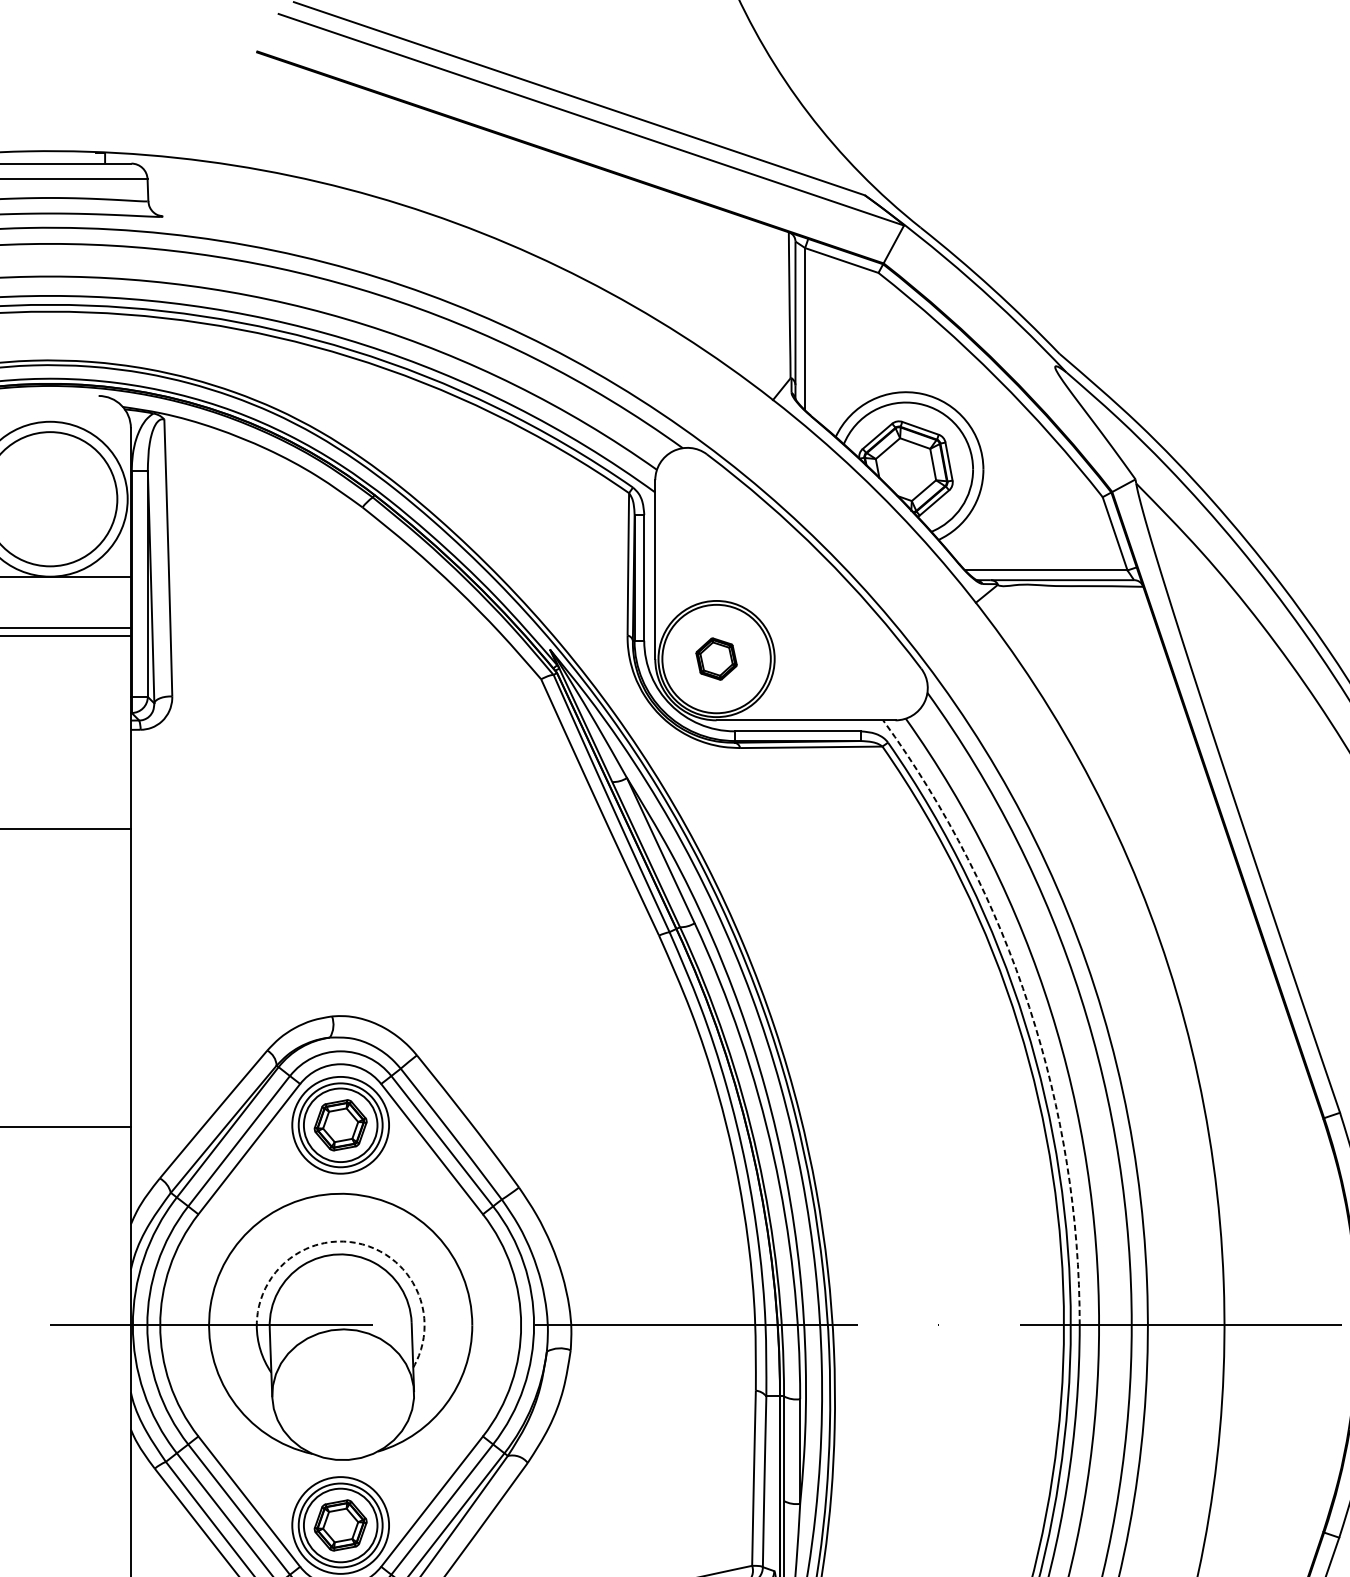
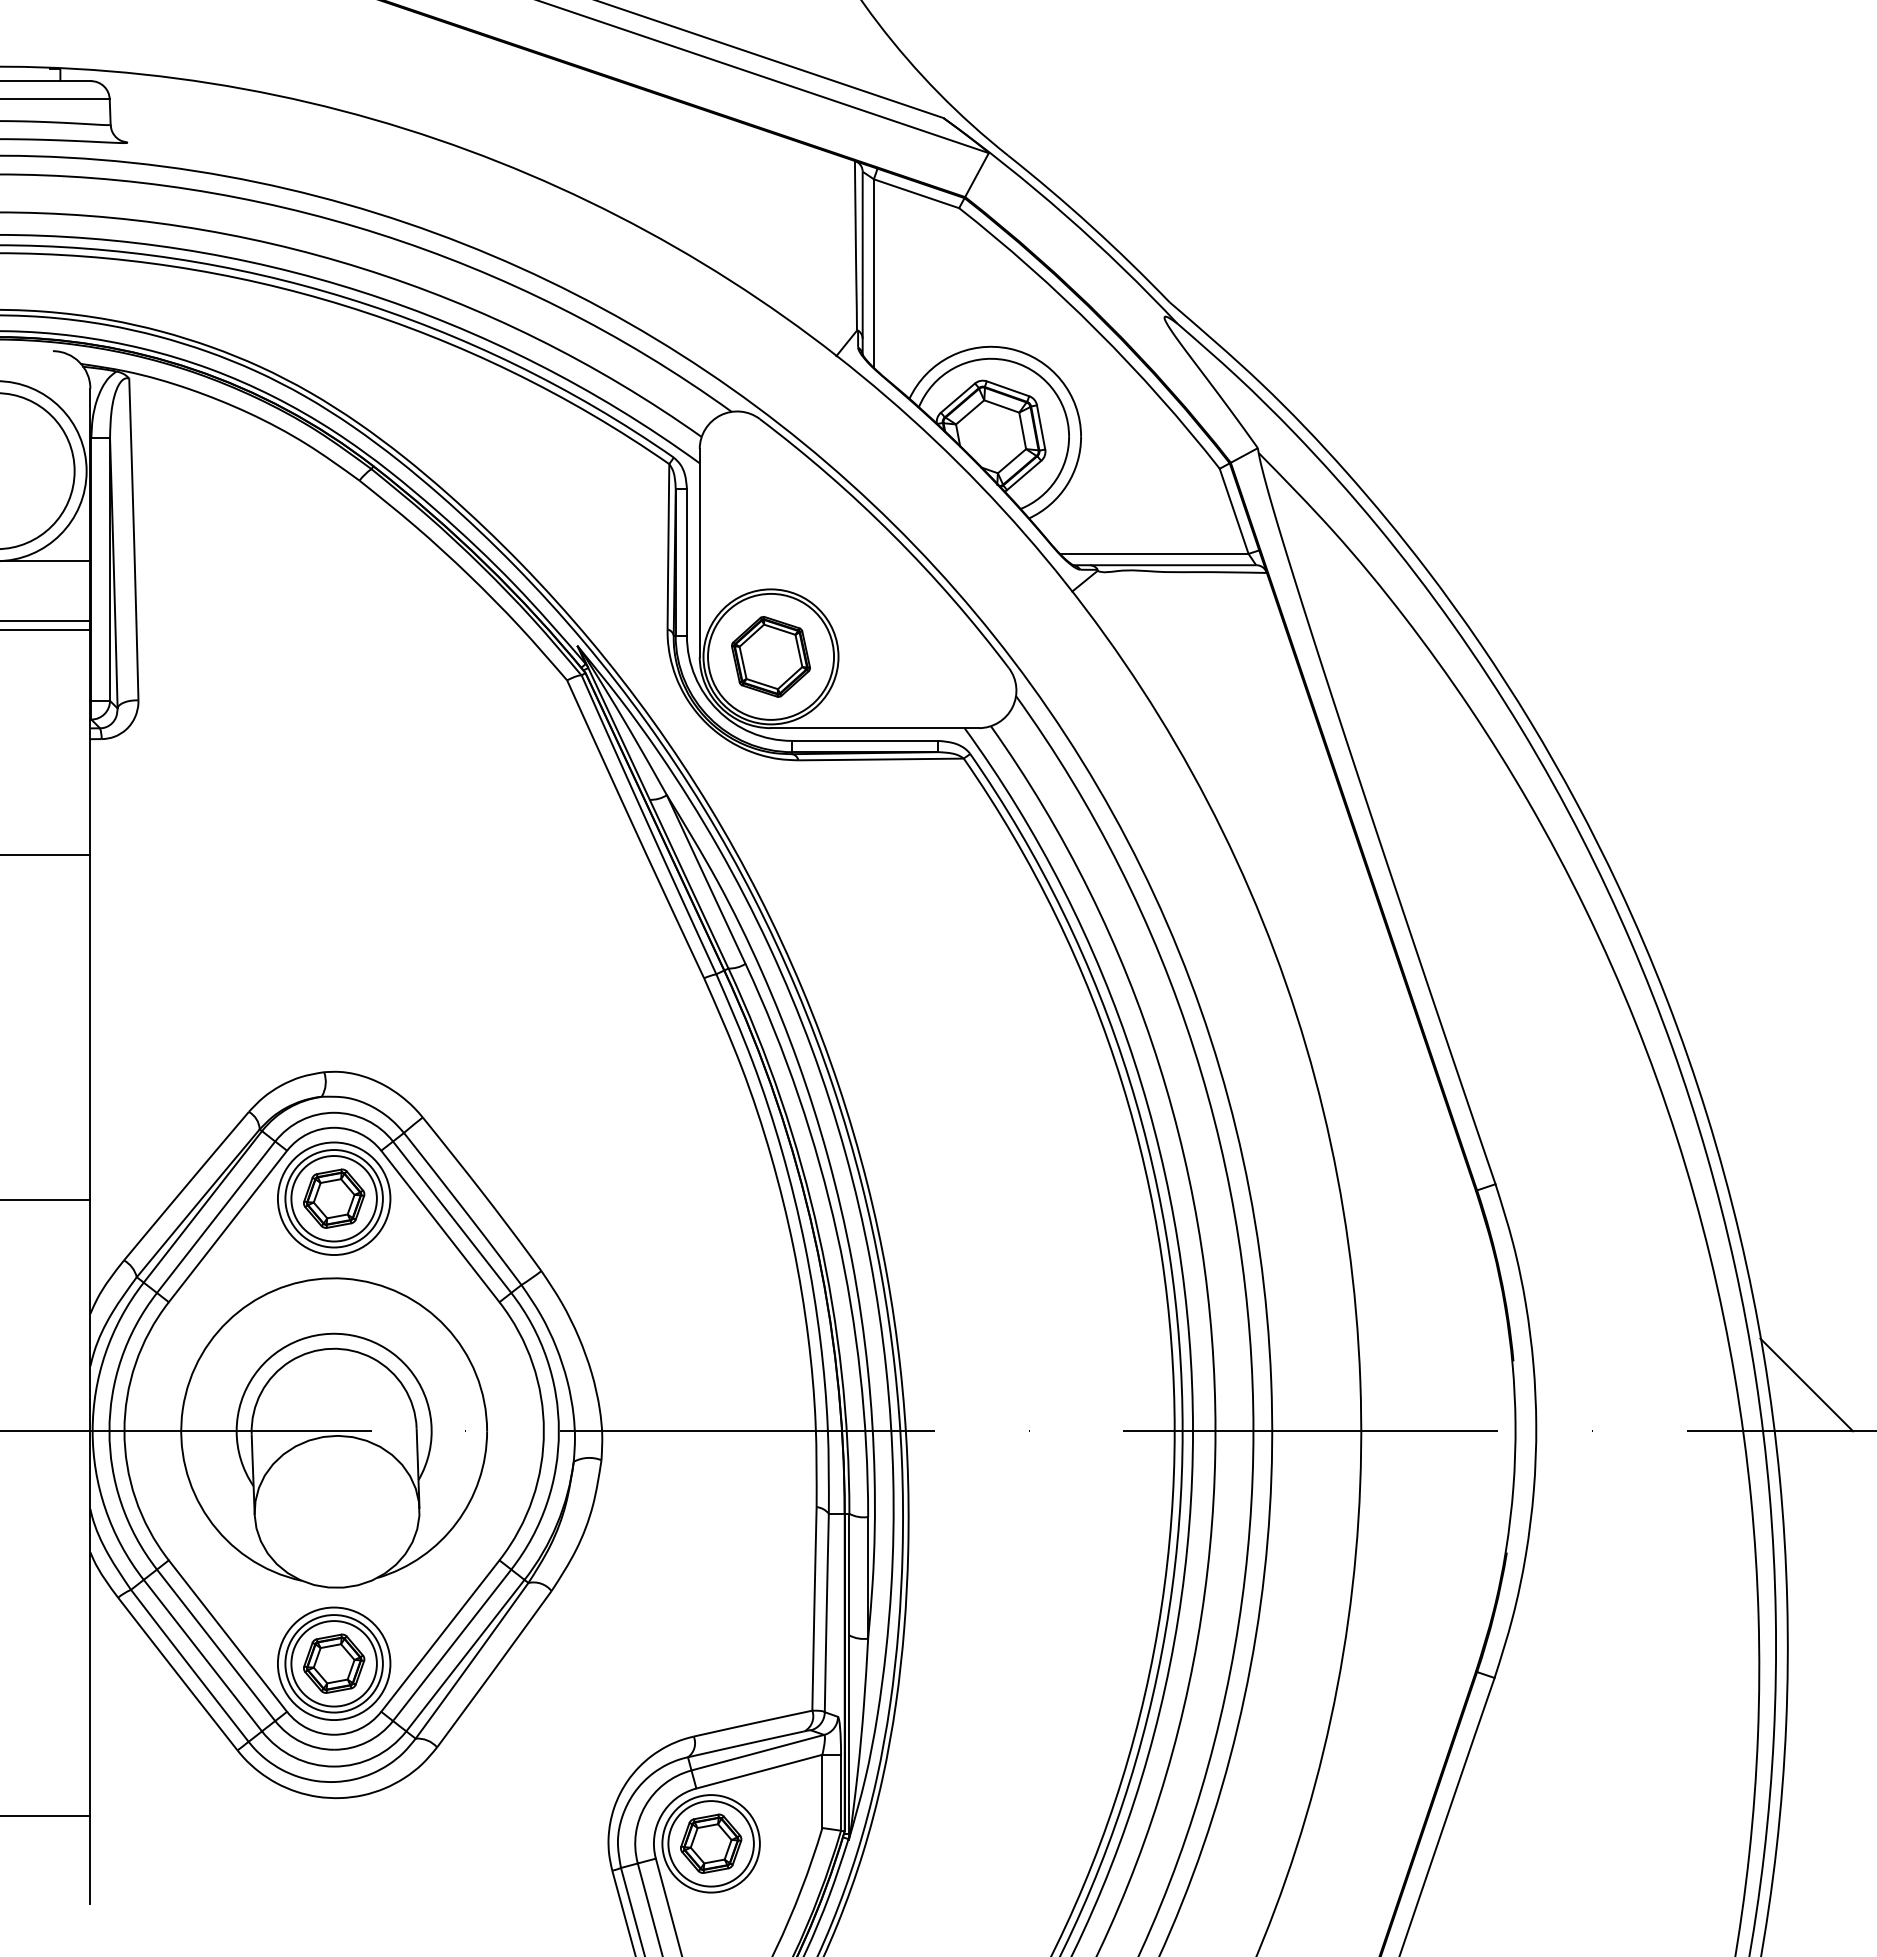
part: (716, 658) -> (770, 656), size x1.67
arc: (1029, 1007) -> (1134, 1061), dashed -> solid
arc: (362, 1244) -> (359, 1337), dashed -> solid

